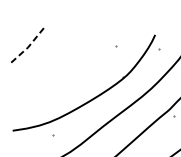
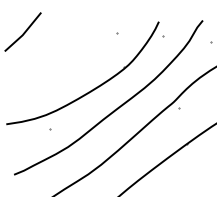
line: (28, 45) -> (23, 33), dashed -> solid

